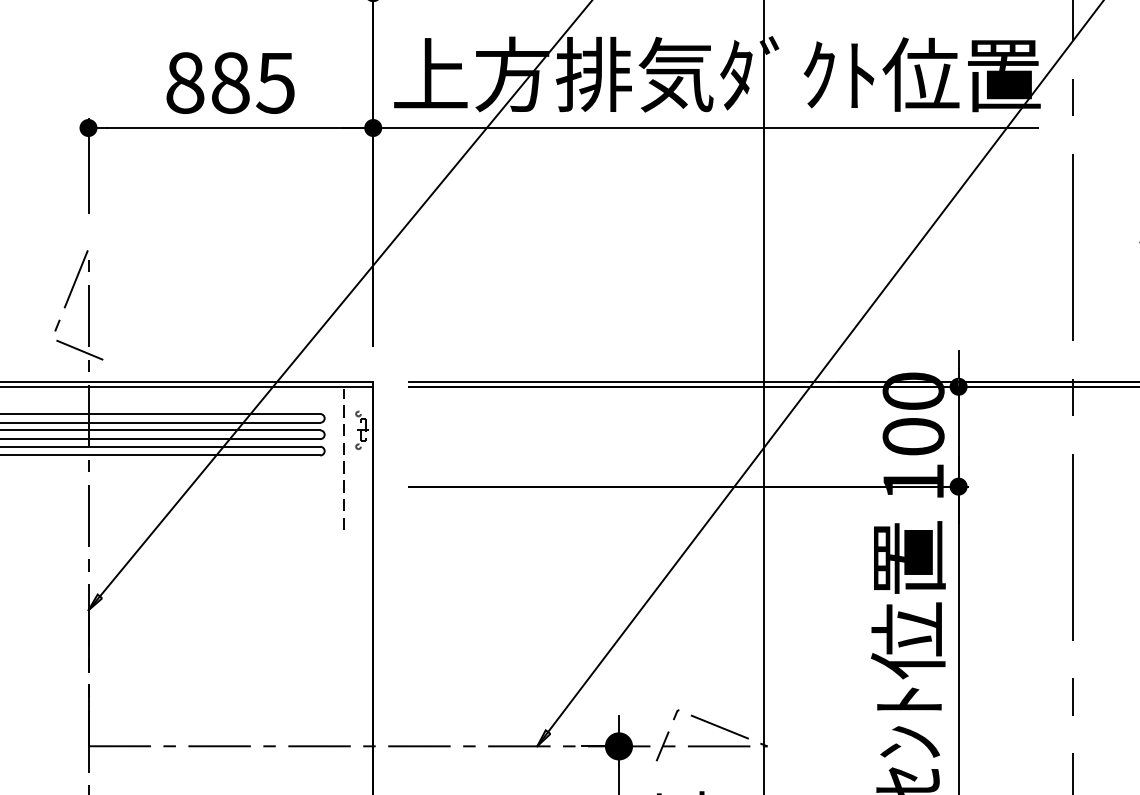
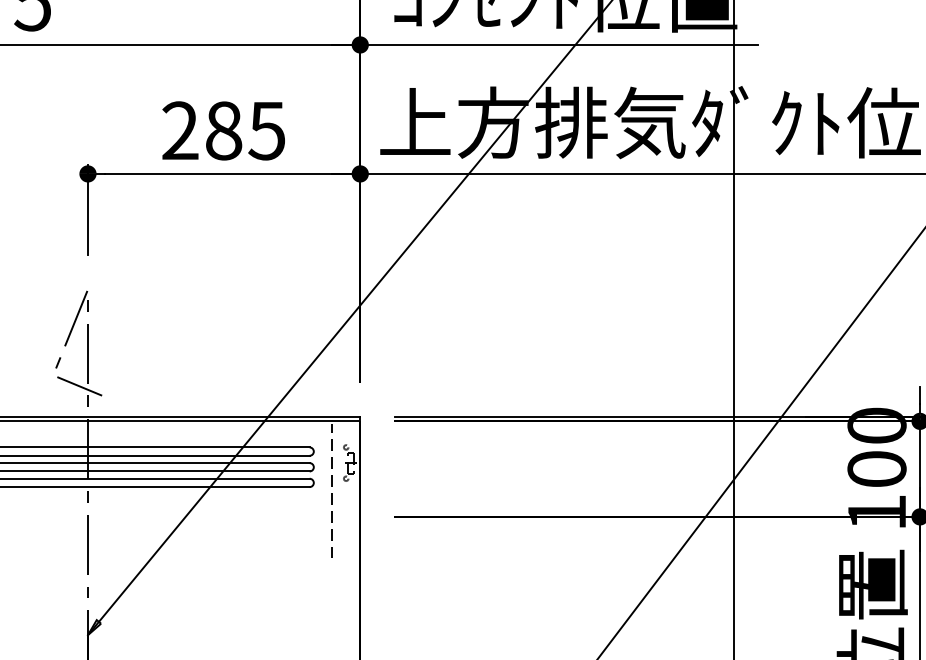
text: (185, 82) -> (180, 130), 885 -> 285

